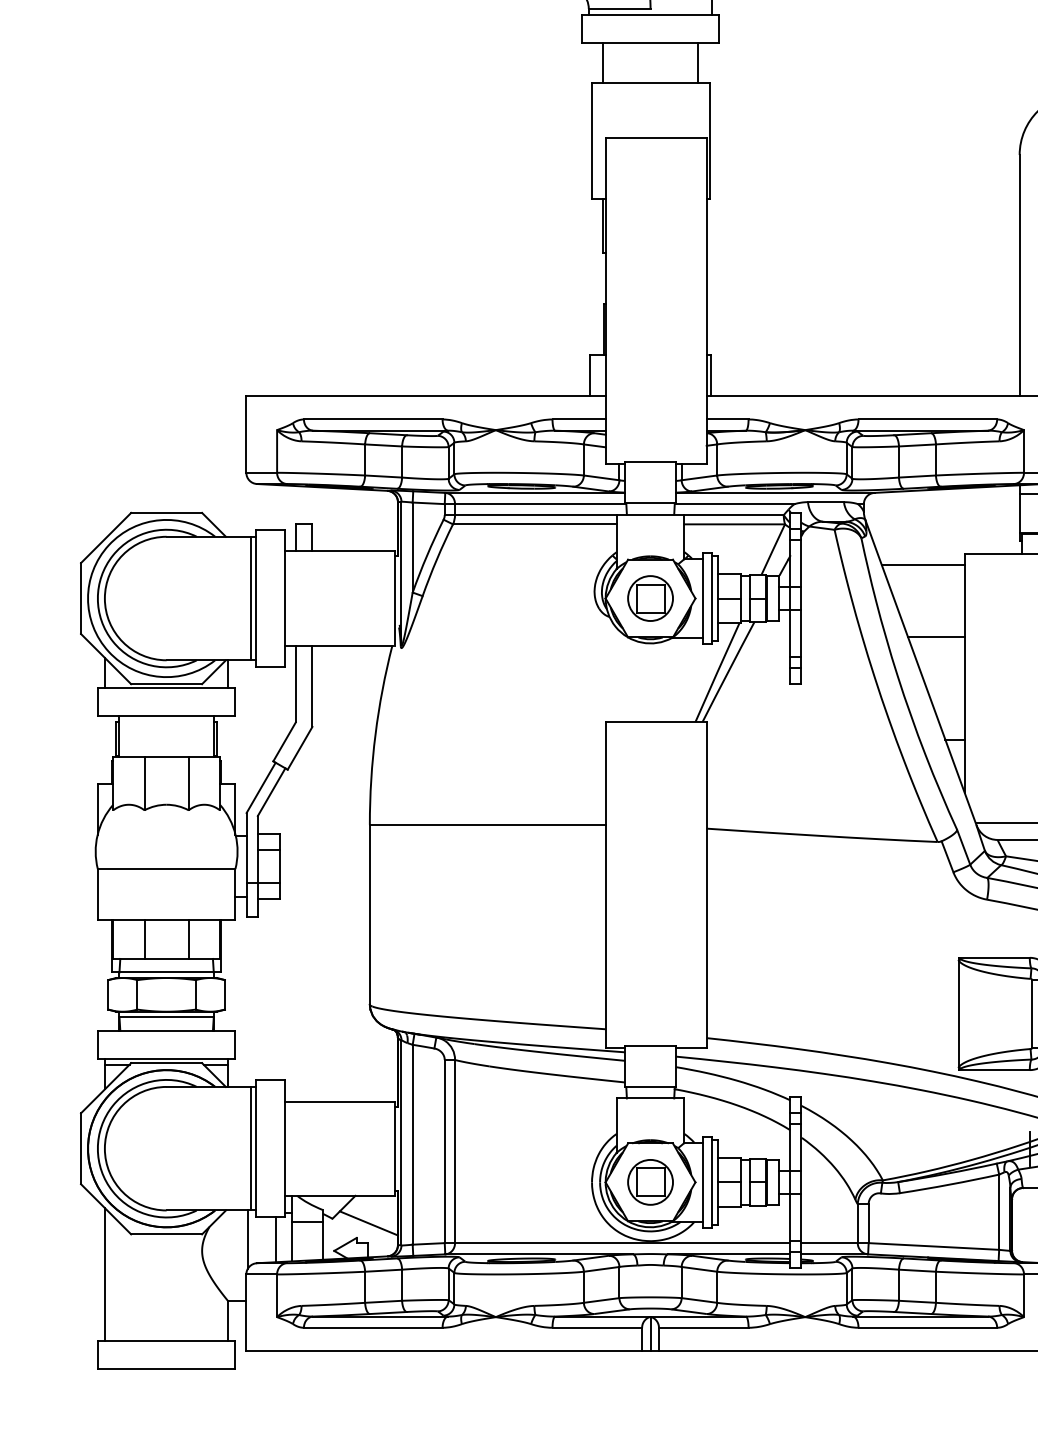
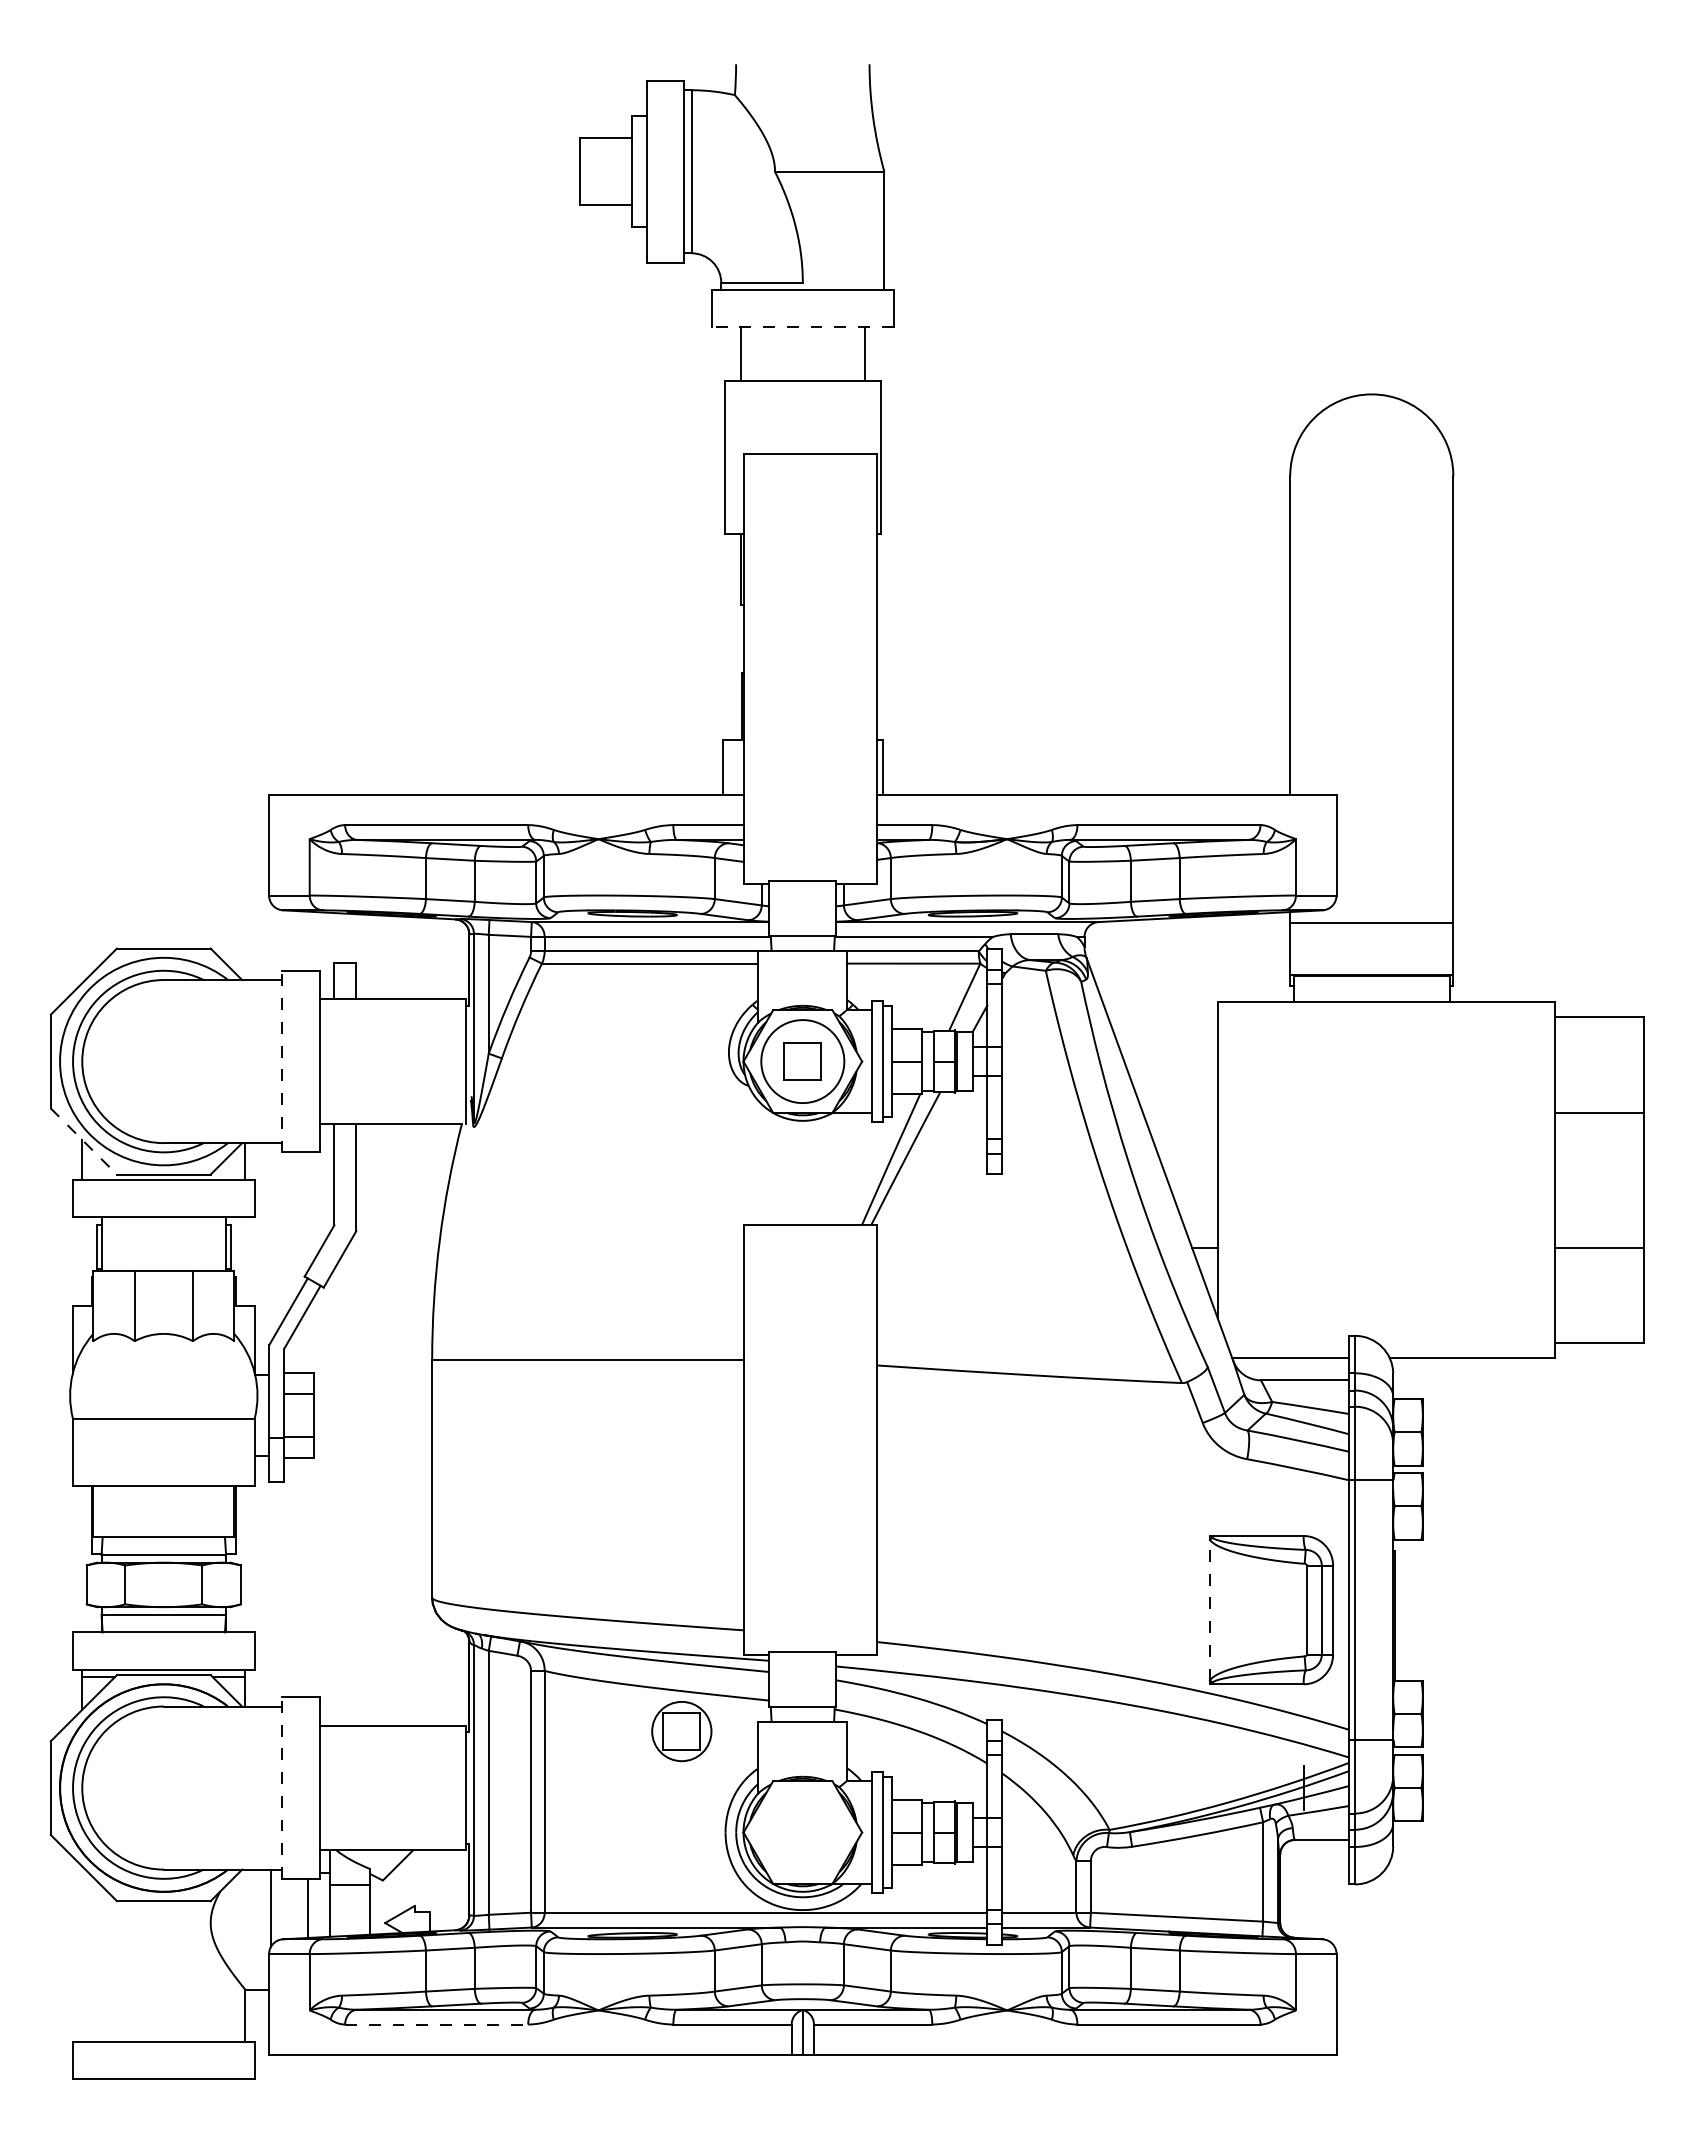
line: (650, 42) -> (802, 327), solid -> dashed
line: (922, 565) -> (1162, 1017), removed
line: (251, 598) -> (275, 1061), removed
line: (256, 598) -> (282, 1061), solid -> dashed
circle: (650, 598) -> (802, 1061), size x1.4
line: (935, 637) -> (1179, 1112), removed
line: (105, 659) -> (83, 1141), solid -> dashed
line: (144, 939) -> (134, 1511), removed
line: (189, 939) -> (193, 1511), removed
line: (958, 1013) -> (1209, 1609), solid -> dashed
line: (251, 1148) -> (275, 1787), removed
line: (256, 1149) -> (282, 1788), solid -> dashed
part: (650, 1182) -> (681, 1731), moved
line: (368, 1223) -> (430, 1886), removed
line: (105, 1273) -> (82, 1953), removed
line: (373, 1327) -> (436, 2024), solid -> dashed

